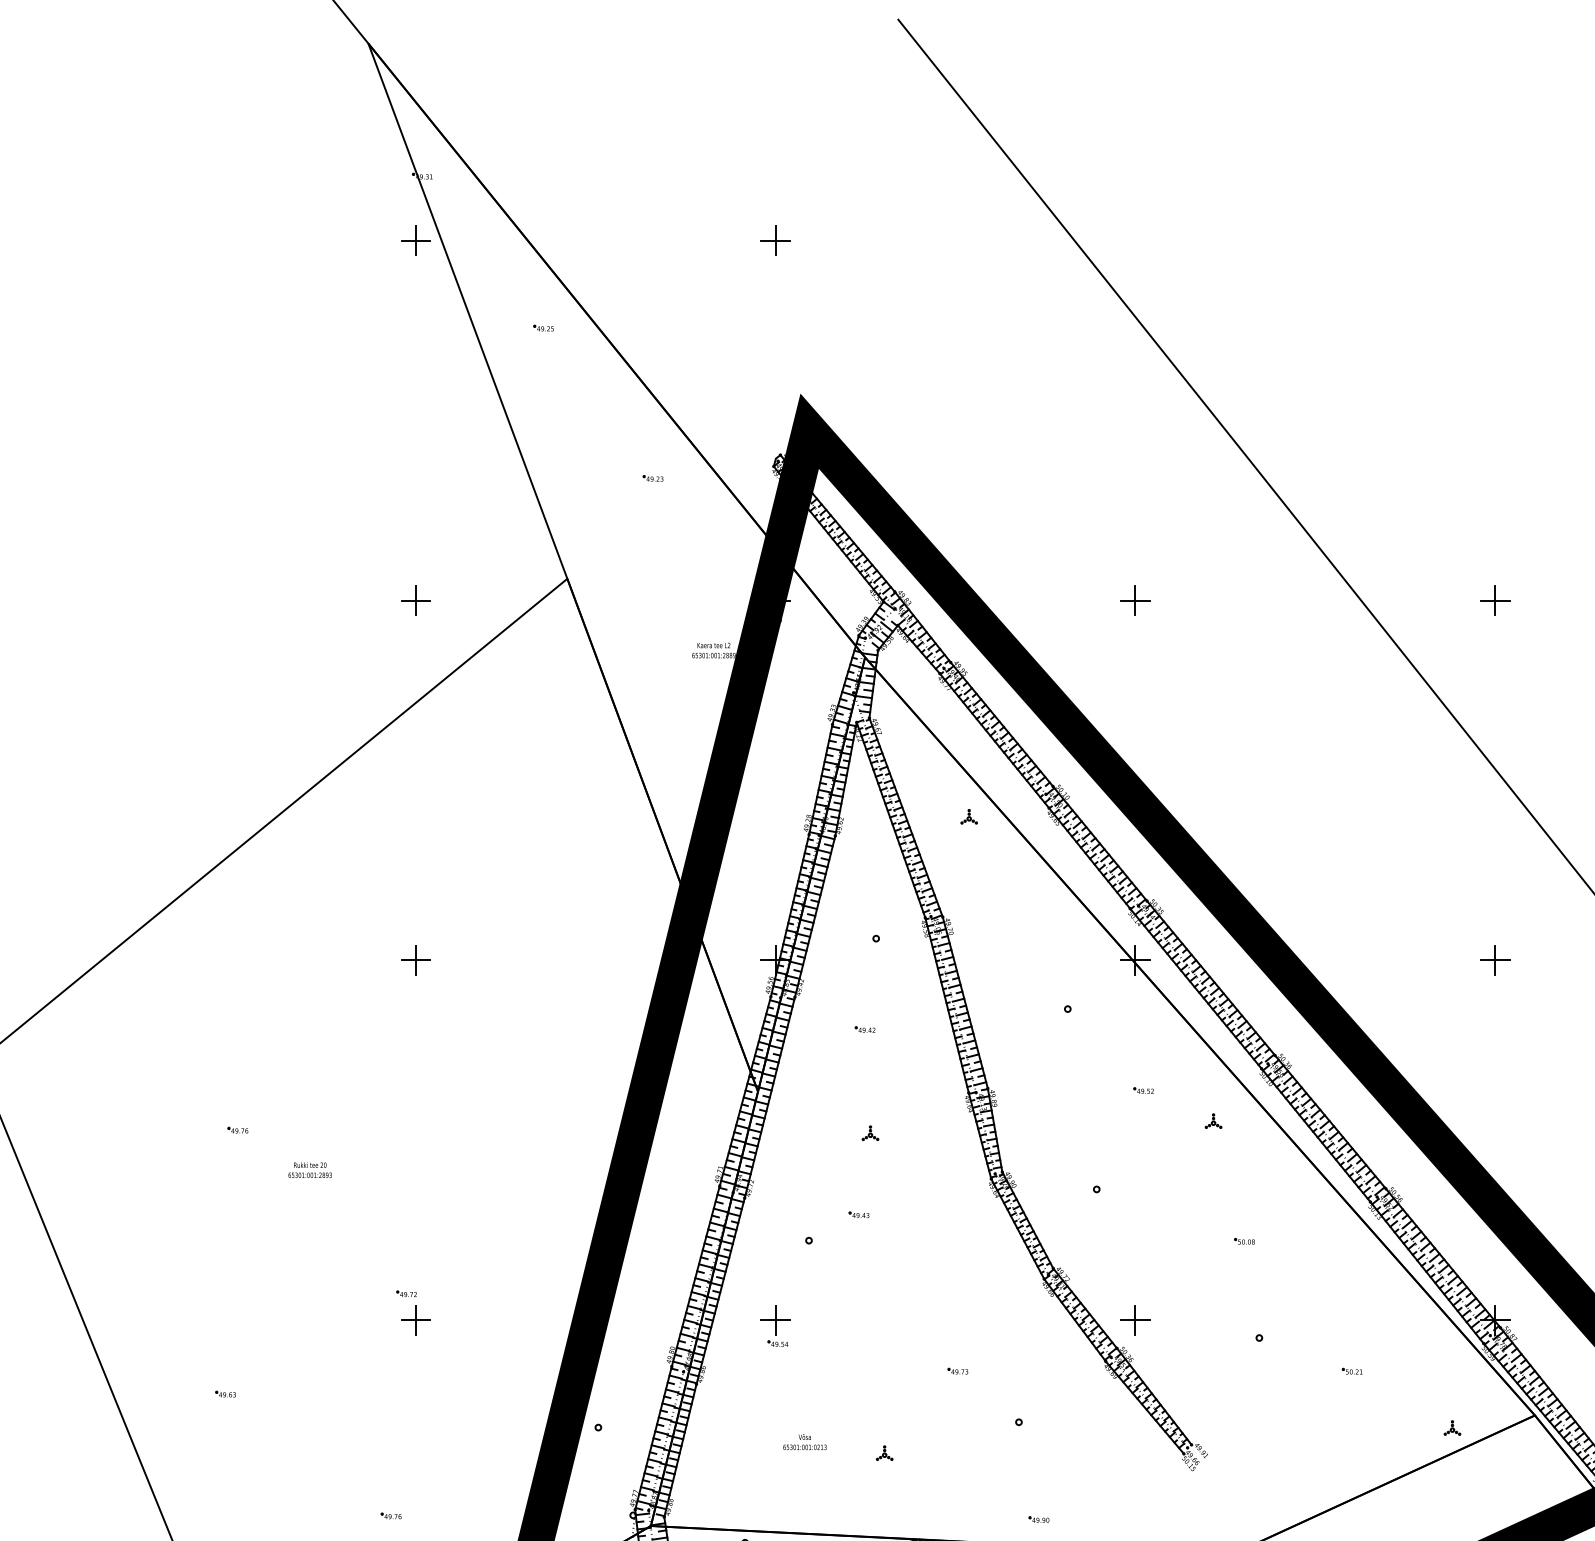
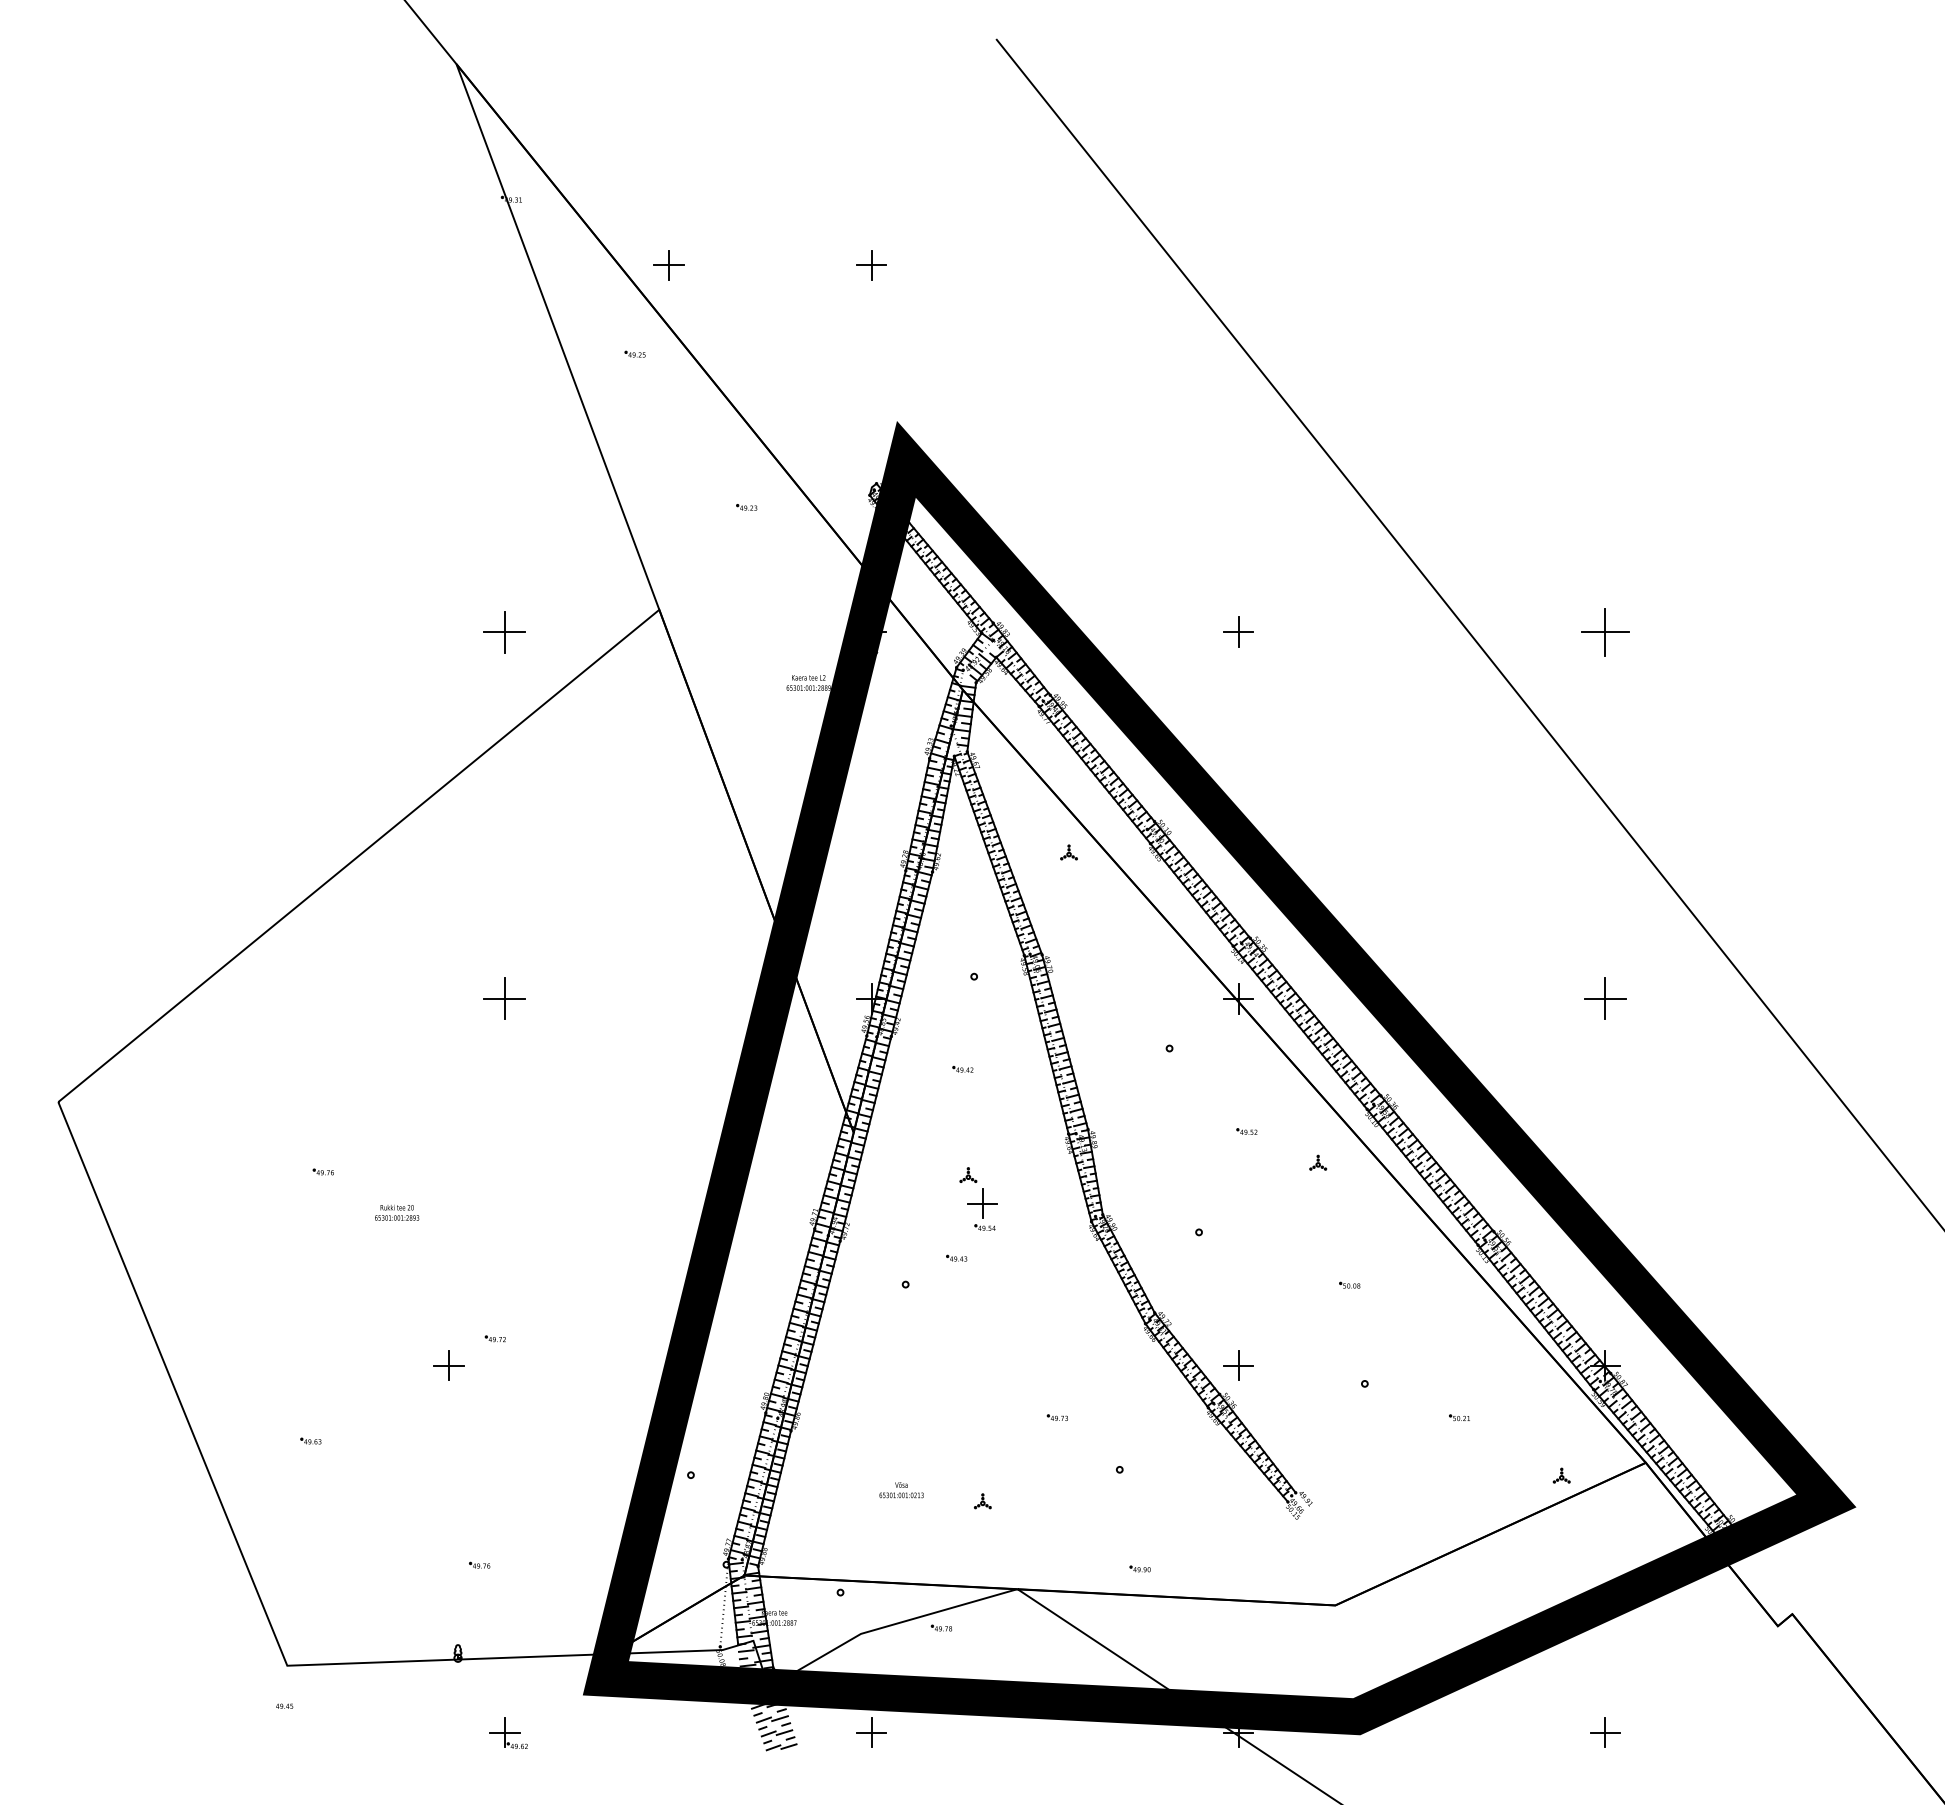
part: (415, 241) -> (668, 265), moved
part: (415, 600) -> (504, 631), size x1.4
part: (1495, 600) -> (1605, 631), size x1.6
part: (415, 960) -> (504, 998), size x1.4
part: (1495, 960) -> (1605, 998), size x1.4
part: (415, 1319) -> (448, 1365), moved
part: (775, 1325) -> (982, 1209), moved

